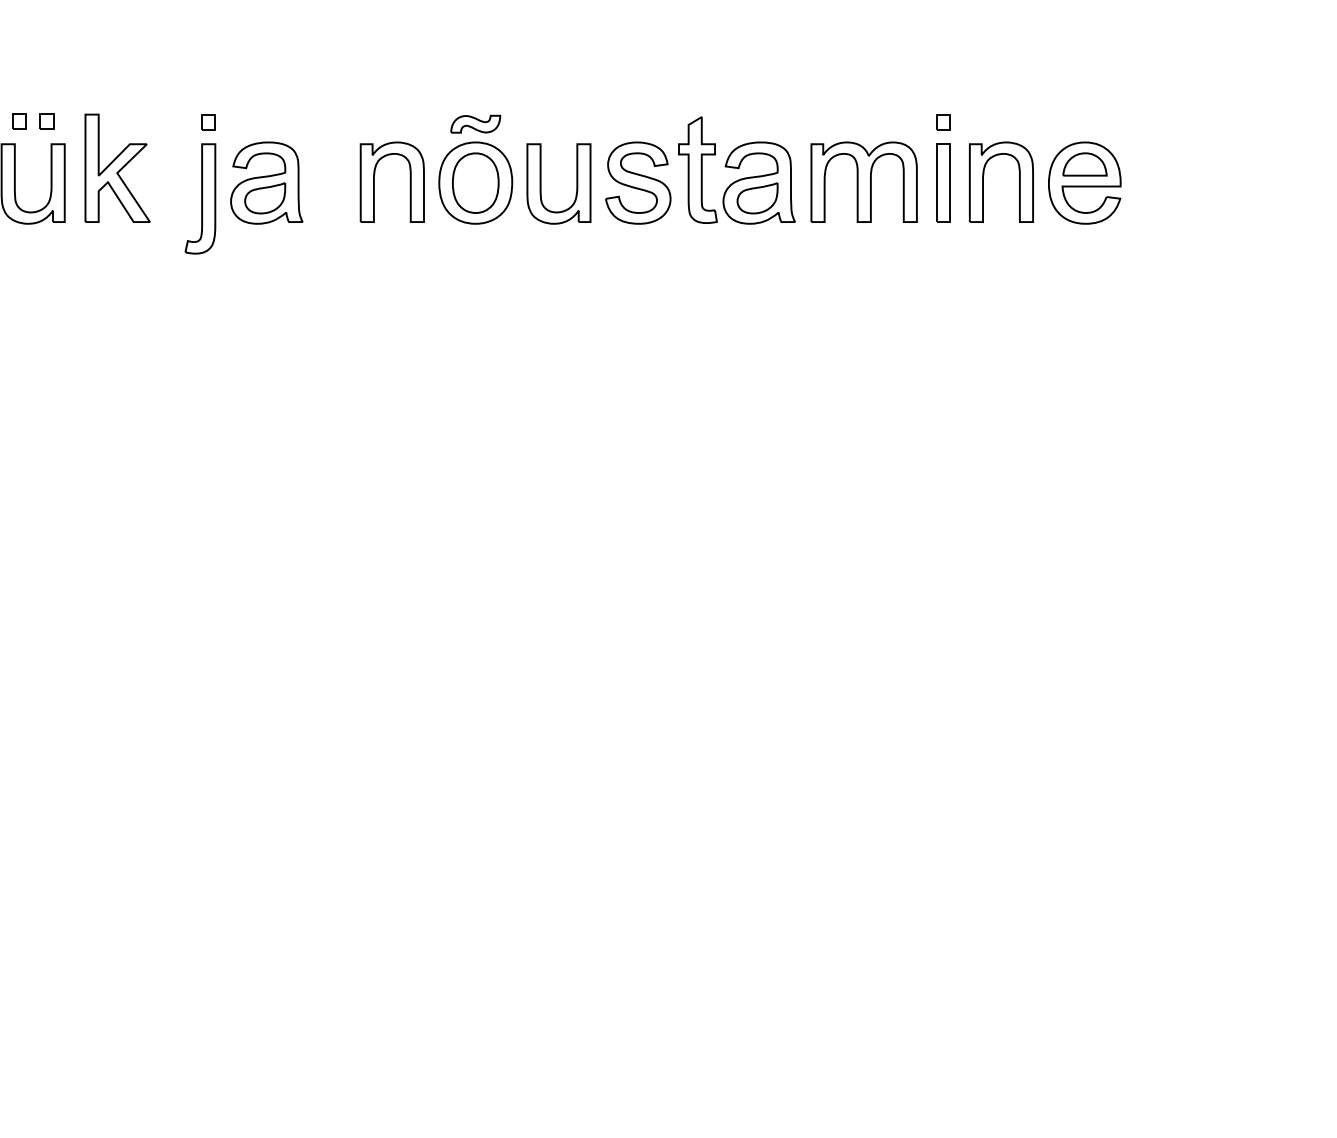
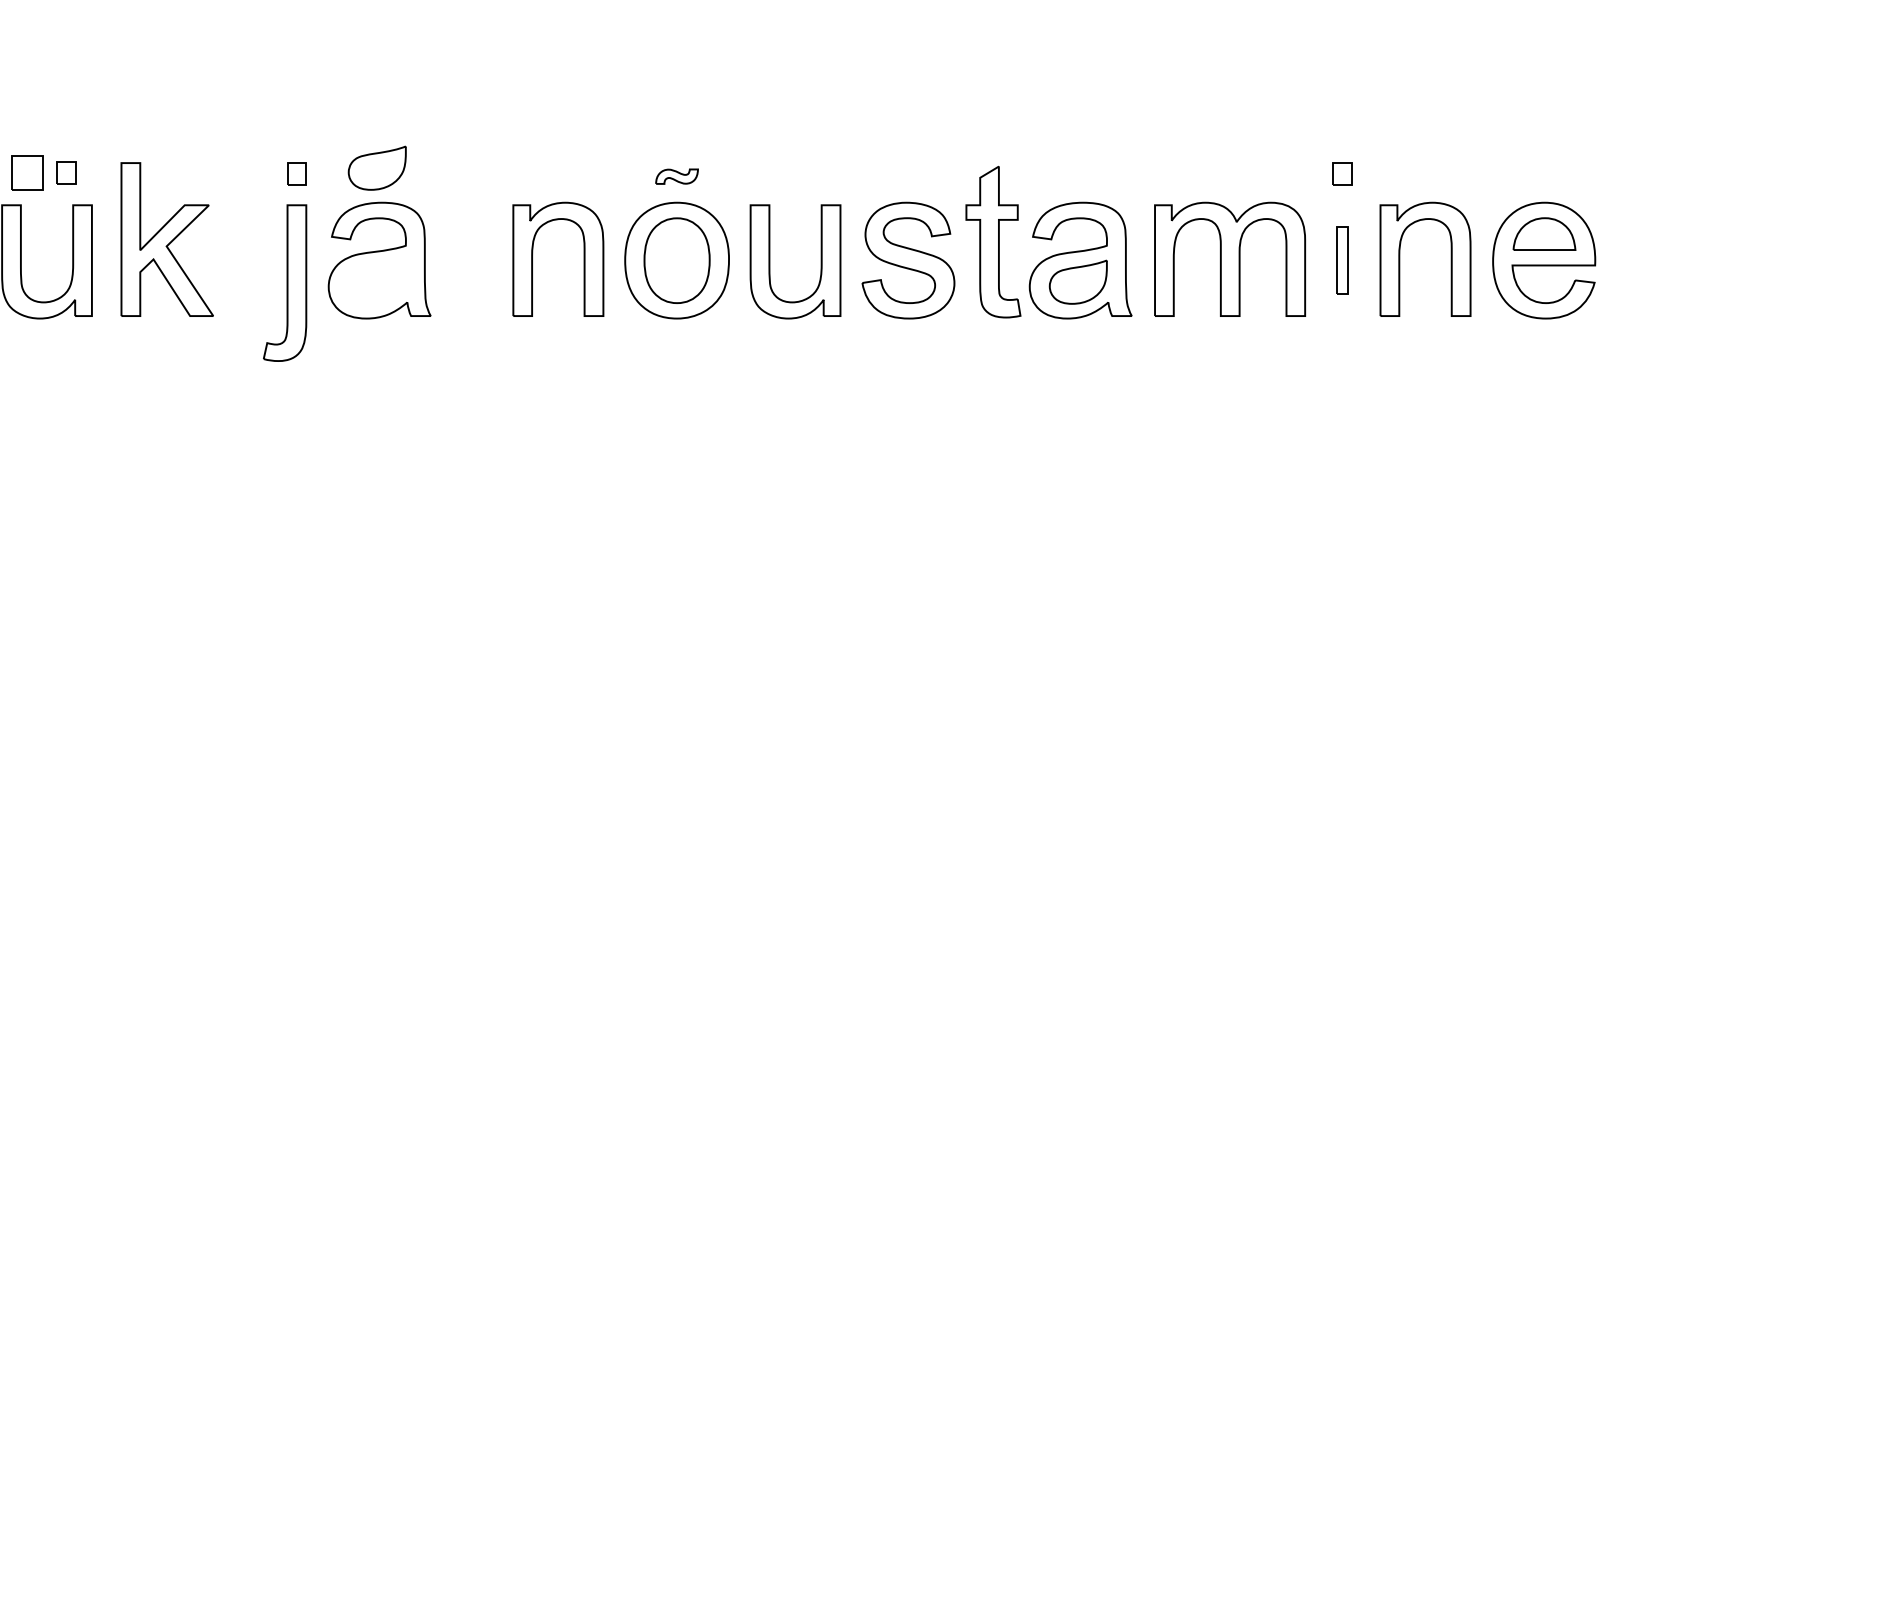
part: (19, 121) -> (27, 172), size x1.6
part: (475, 124) -> (676, 176), size x0.6
part: (943, 183) -> (1342, 260), size x0.6
part: (264, 197) -> (376, 167), moved

